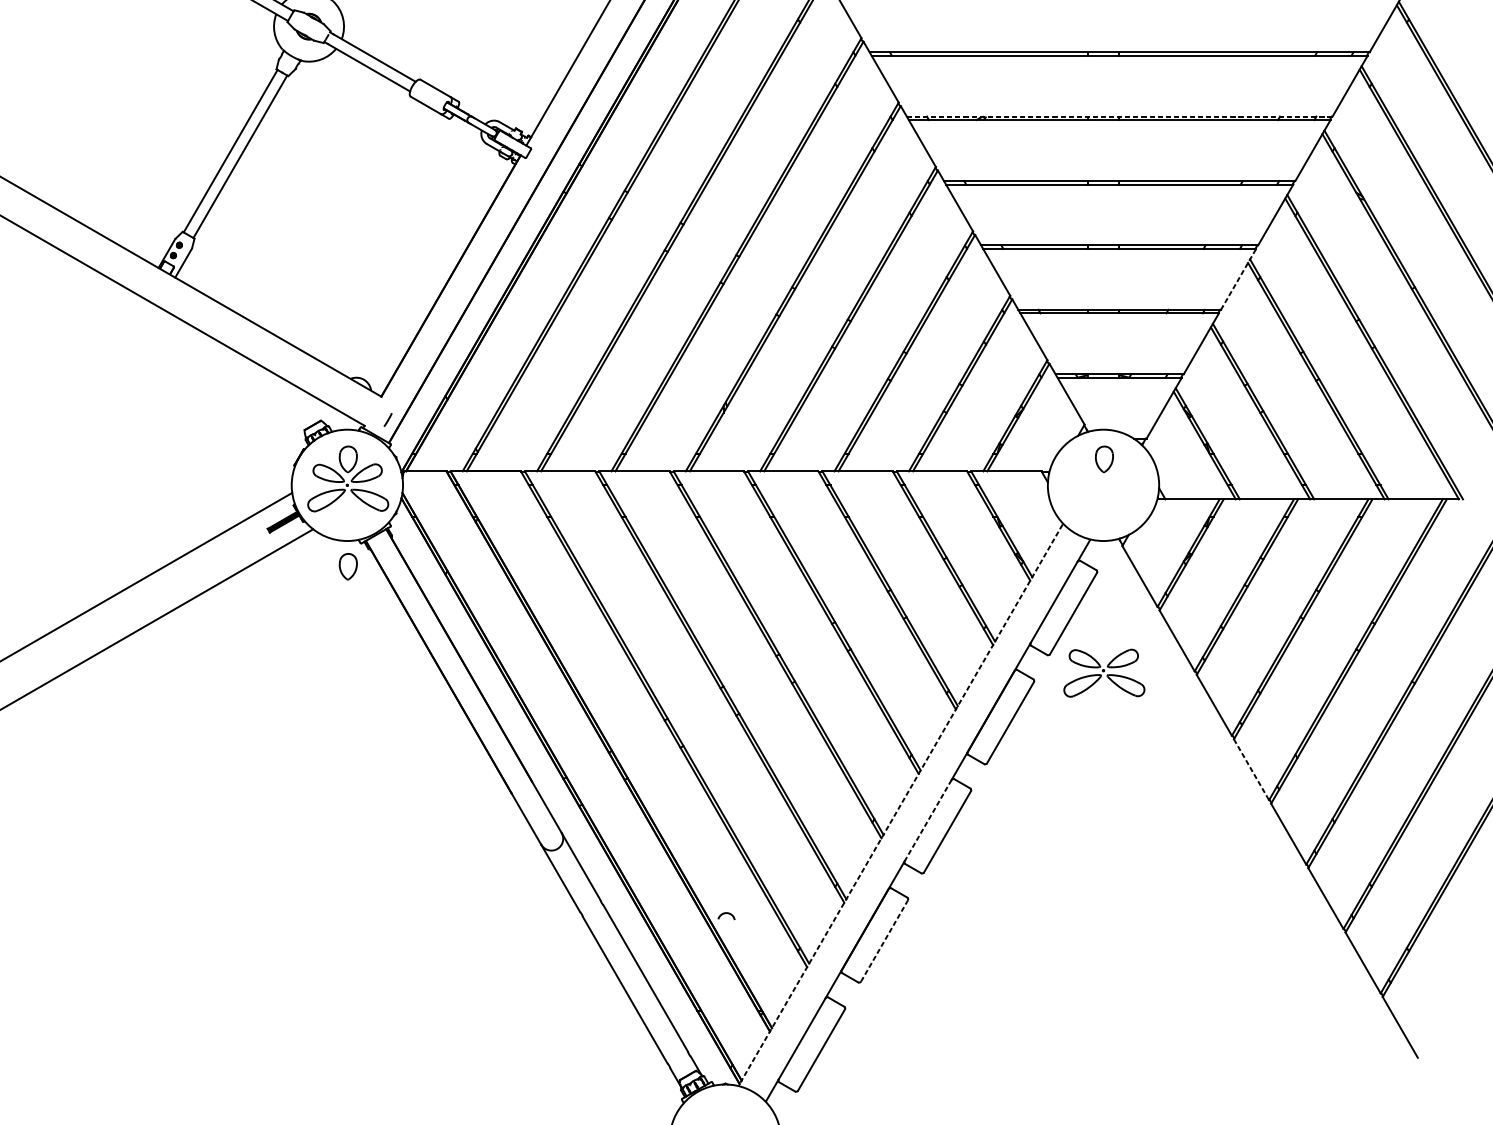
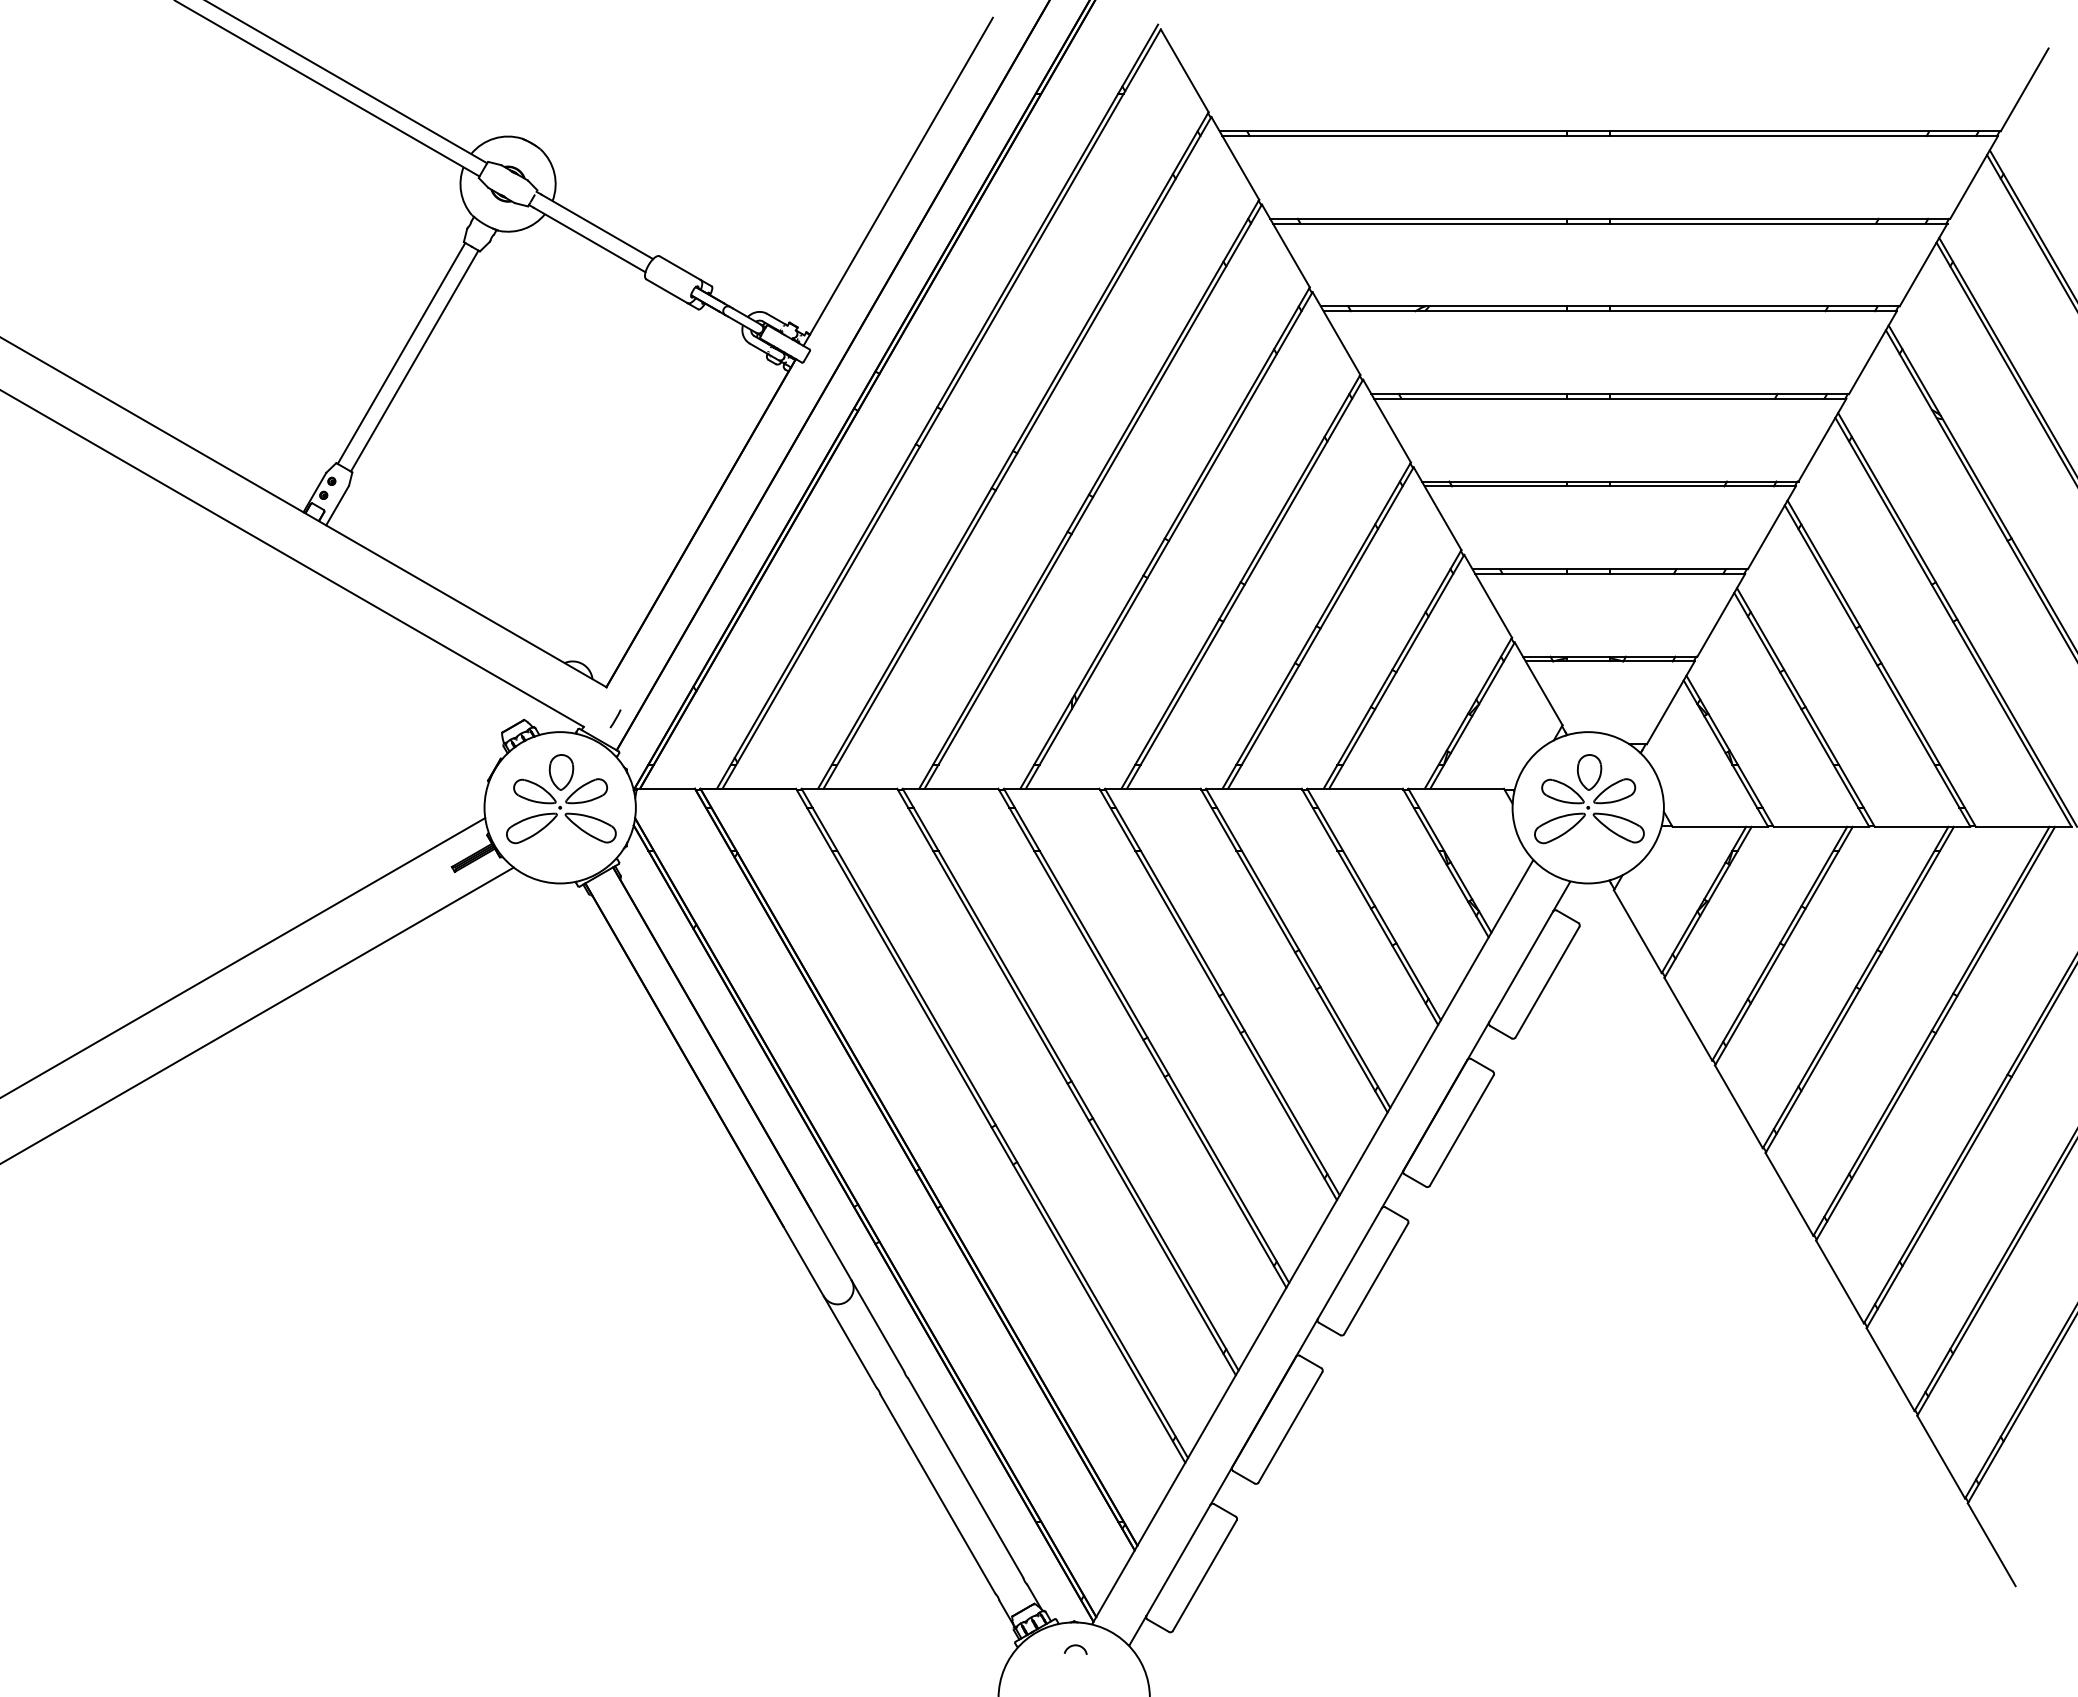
line: (1119, 116) -> (1610, 306), dashed -> solid
line: (1238, 279) -> (1771, 527), dashed -> solid
part: (348, 566) -> (561, 918), removed
part: (1104, 673) -> (1589, 811), moved
line: (1251, 769) -> (1789, 1194), dashed -> solid
line: (900, 805) -> (1312, 1242), dashed -> solid
line: (927, 820) -> (1349, 1263), dashed -> solid
curve: (726, 913) -> (1075, 1646), moved
line: (884, 941) -> (1290, 1427), dashed -> solid

